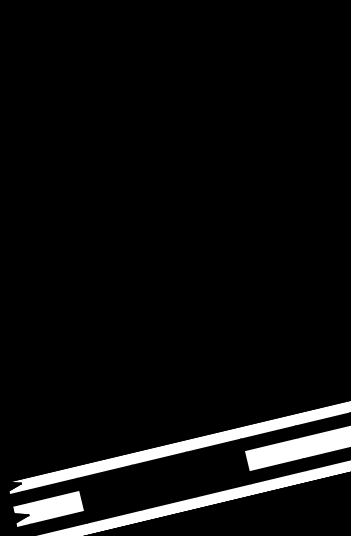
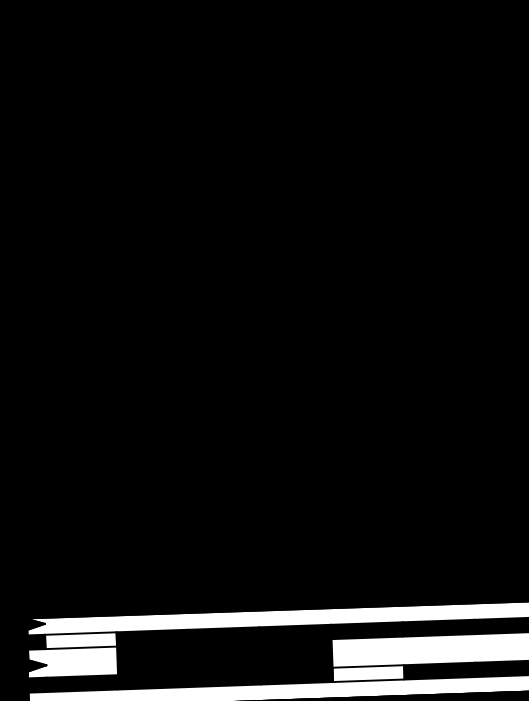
fill: (277, 471) -> (368, 673), removed
fill: (51, 490) -> (81, 640), removed

